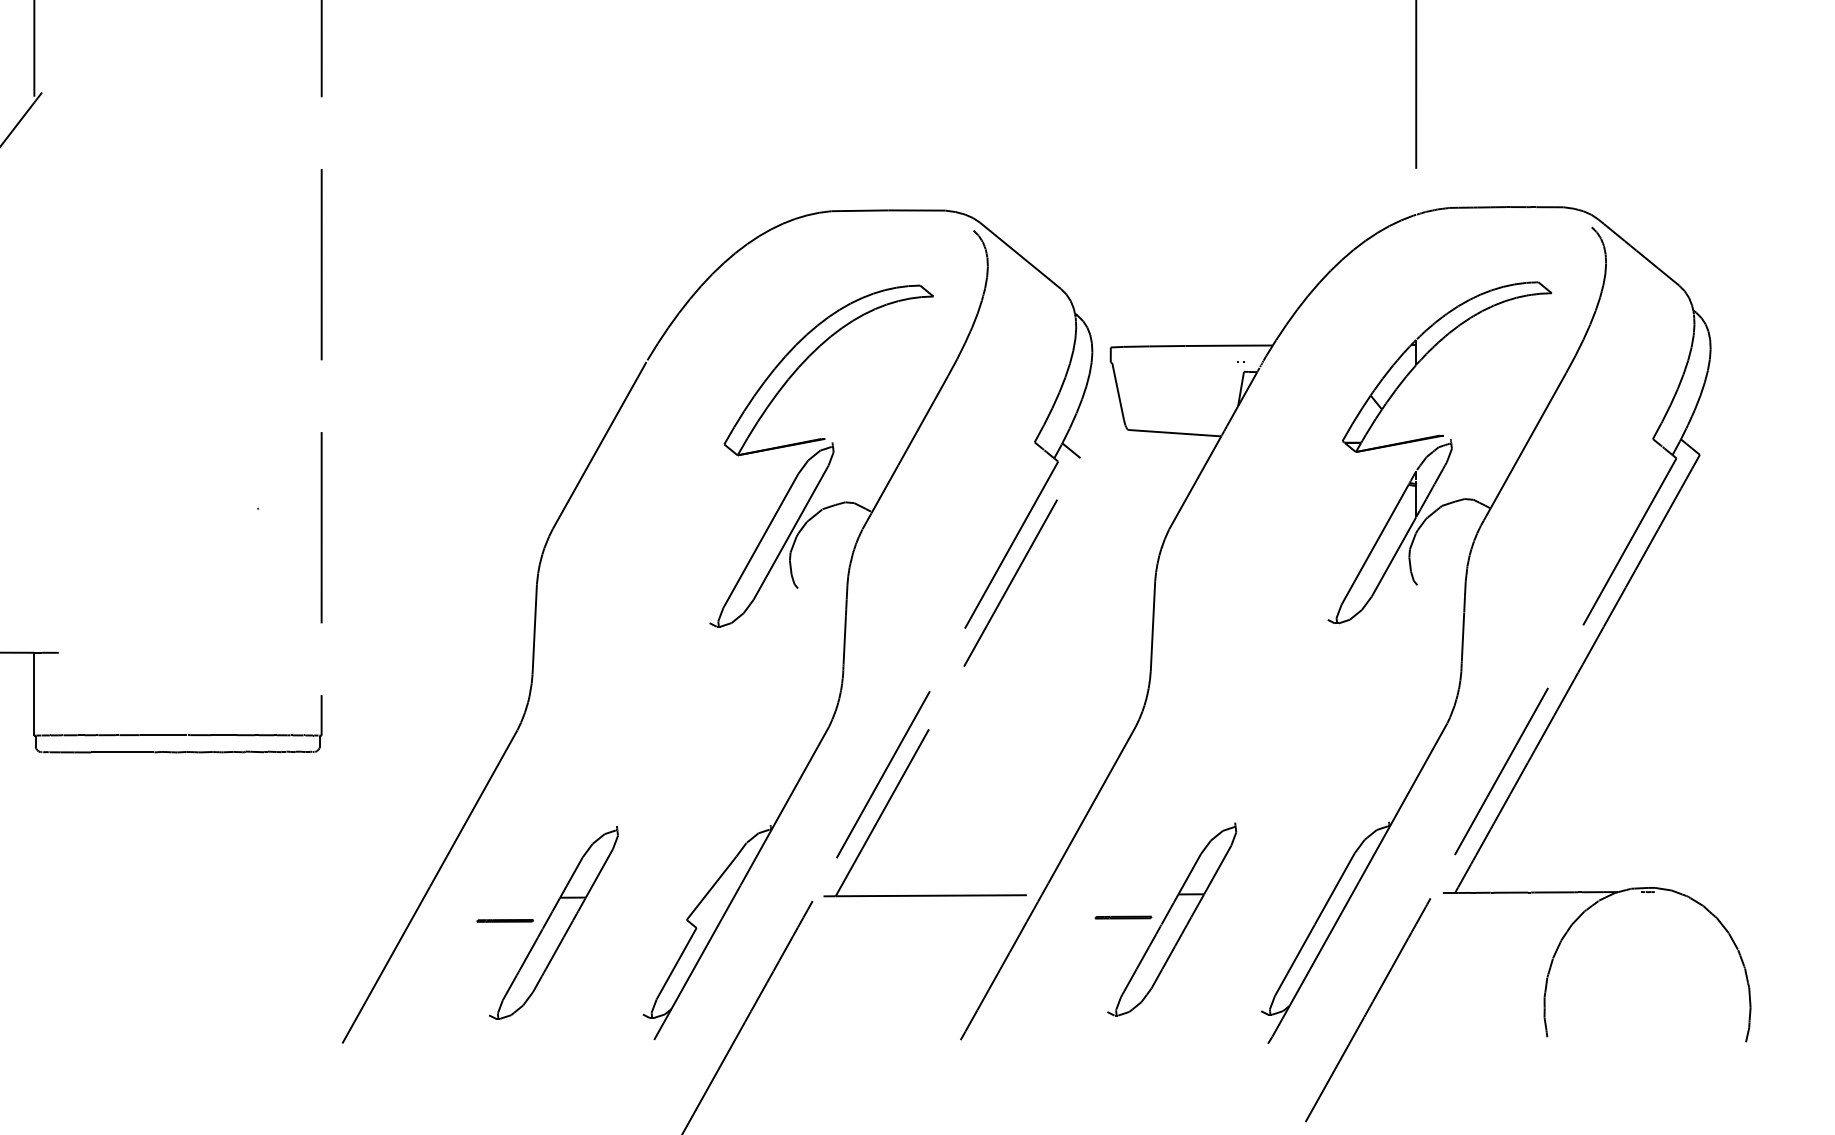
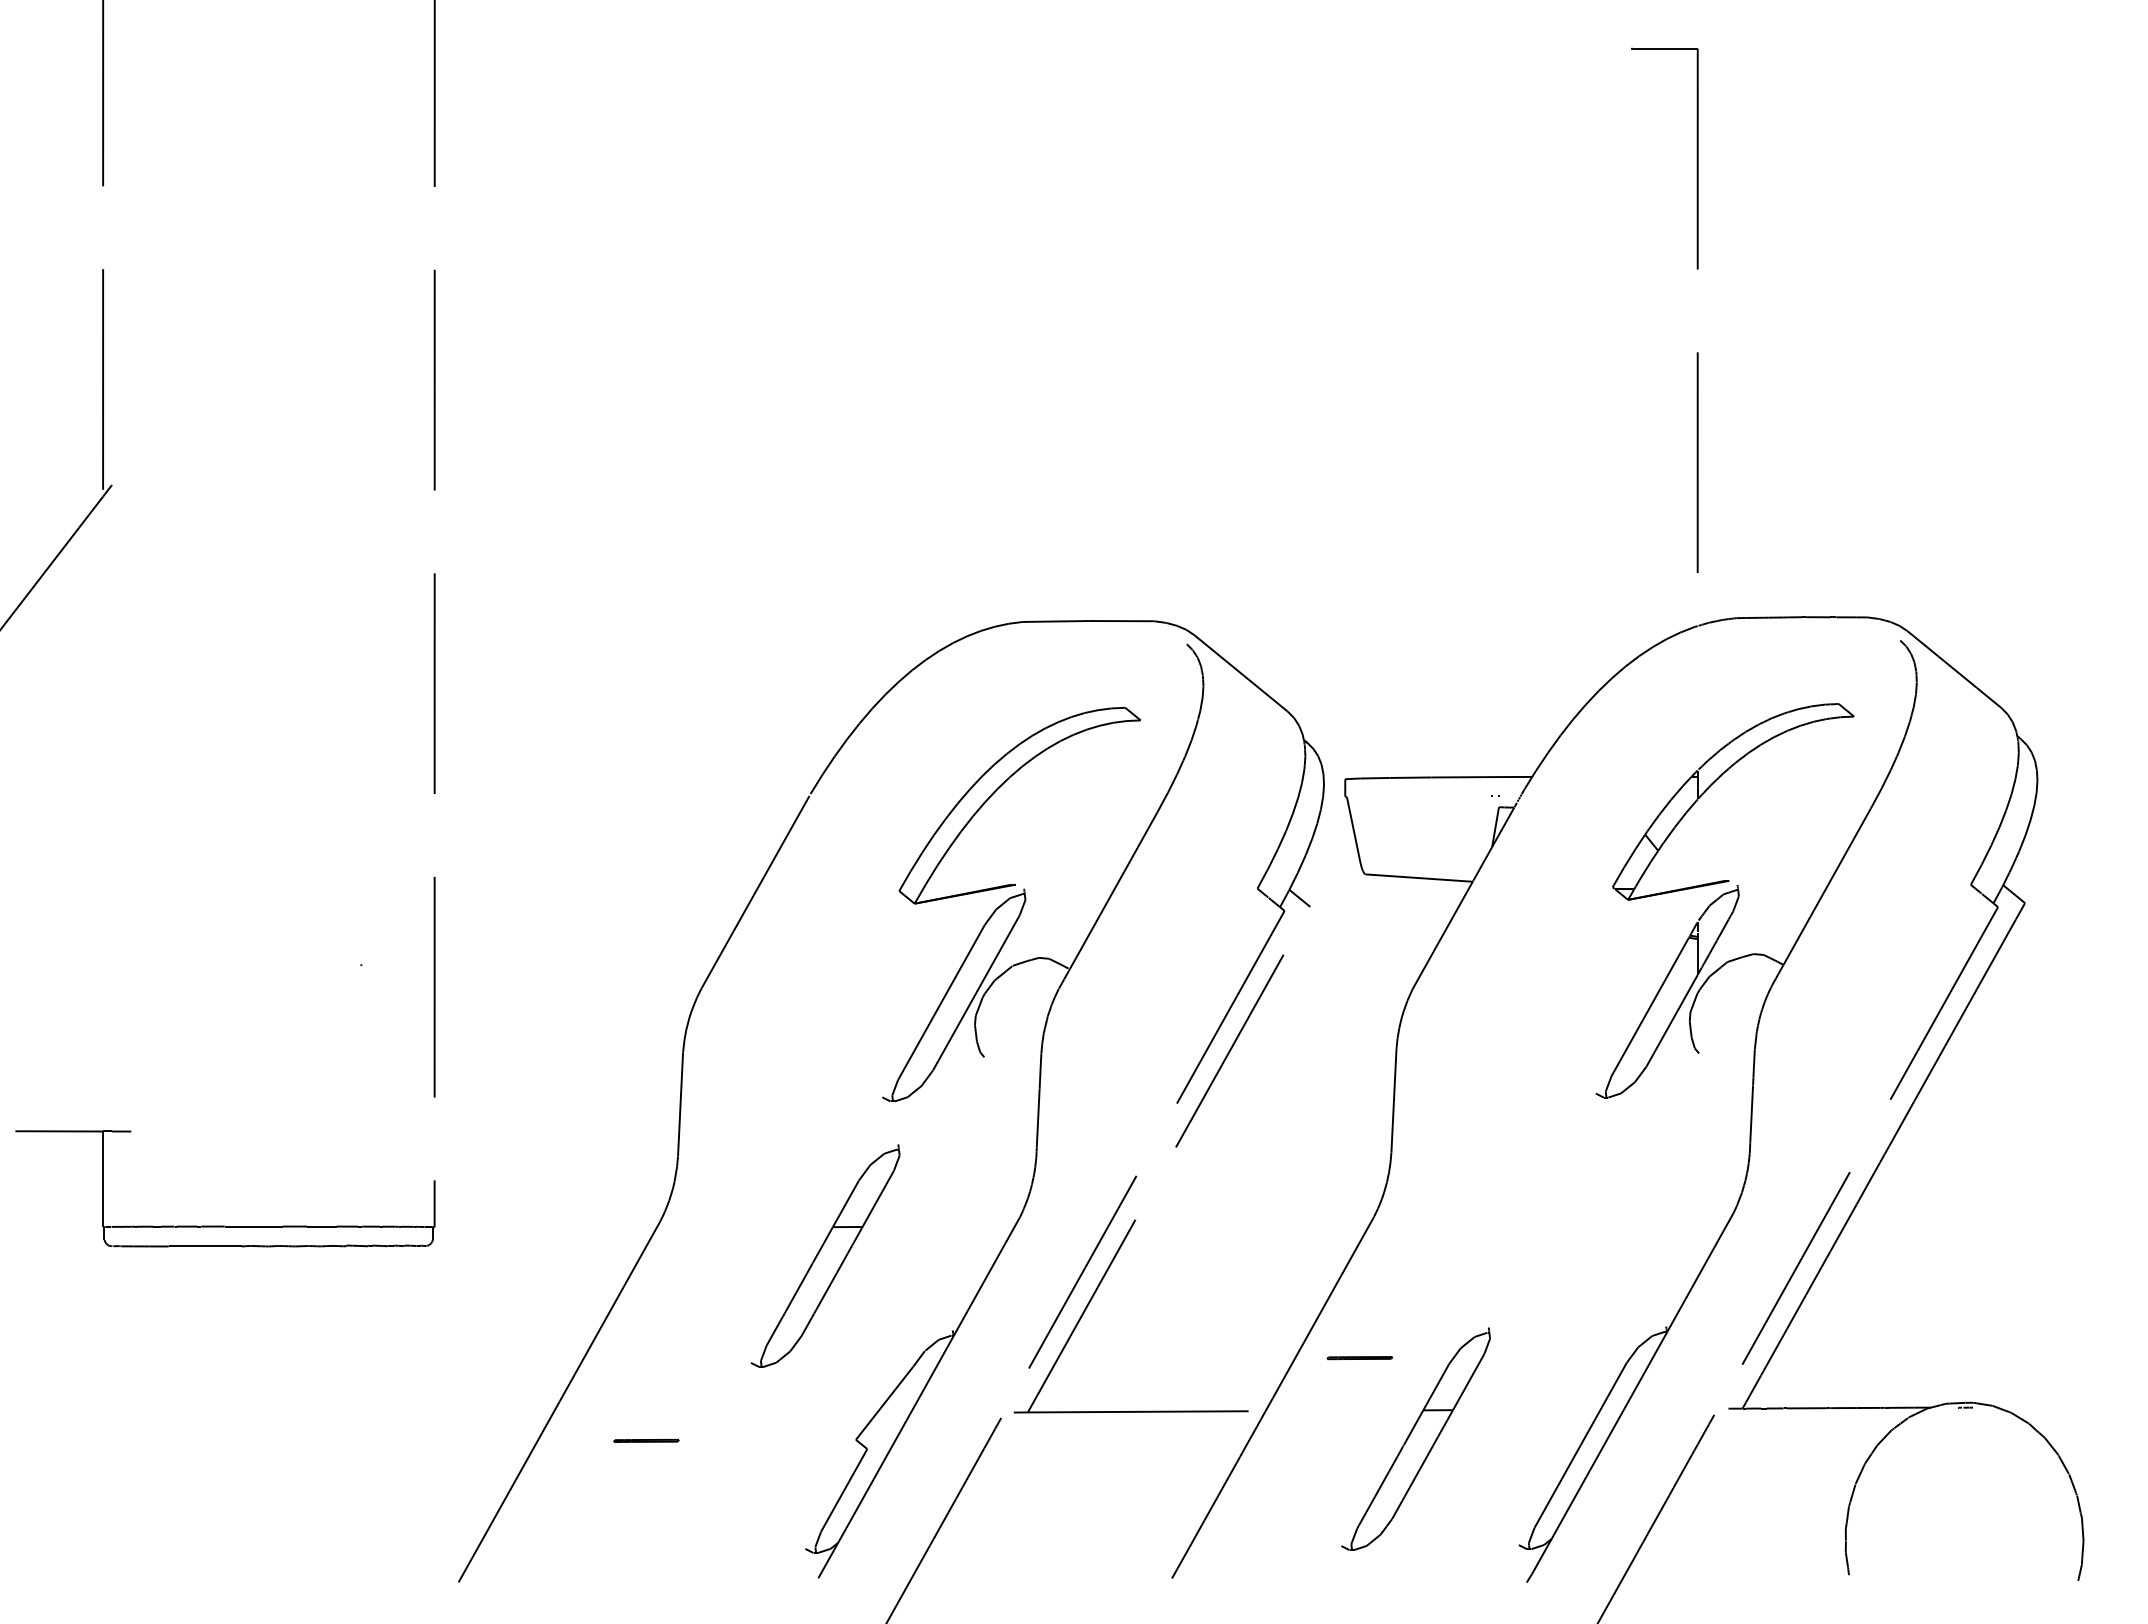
line: (1123, 917) -> (1359, 1358), moved
part: (553, 922) -> (825, 1255), moved

